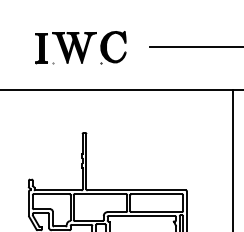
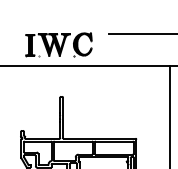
part: (80, 47) -> (58, 44), moved

